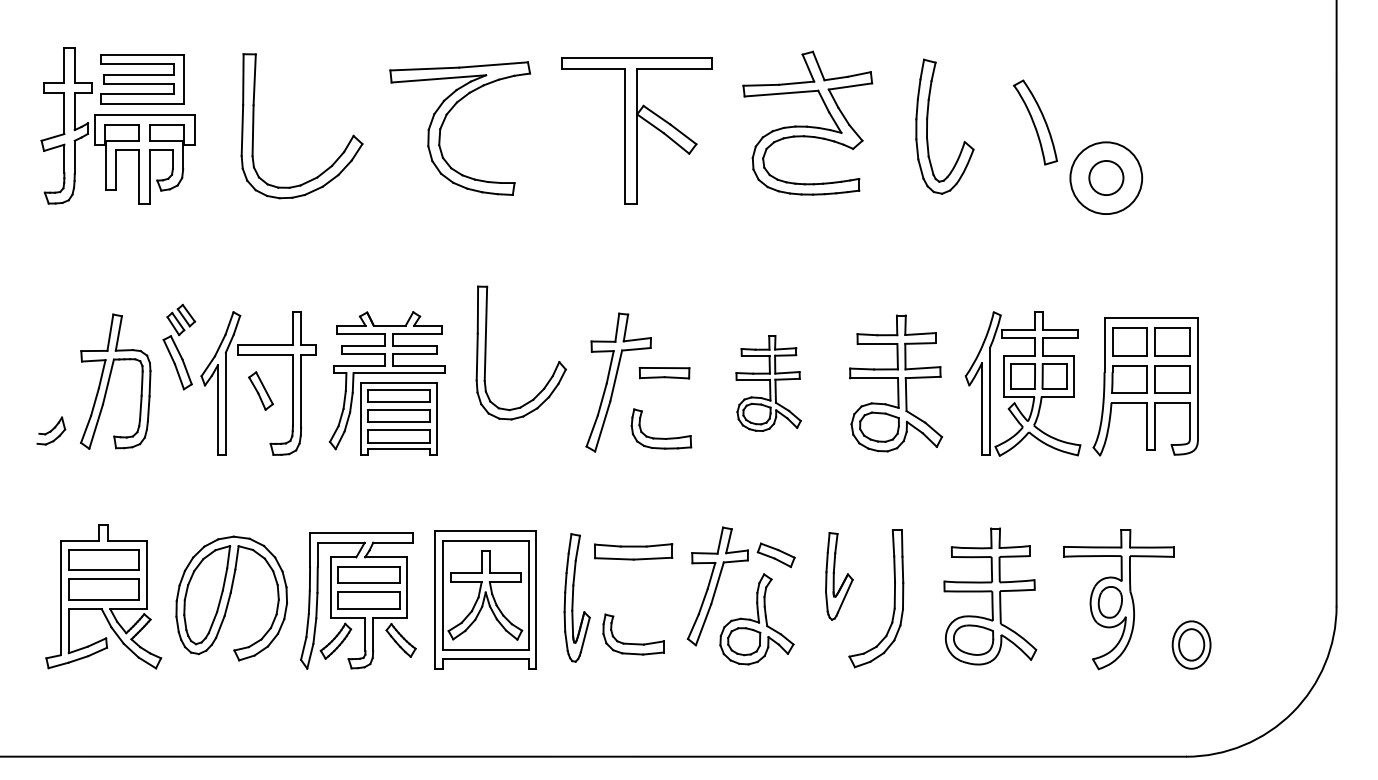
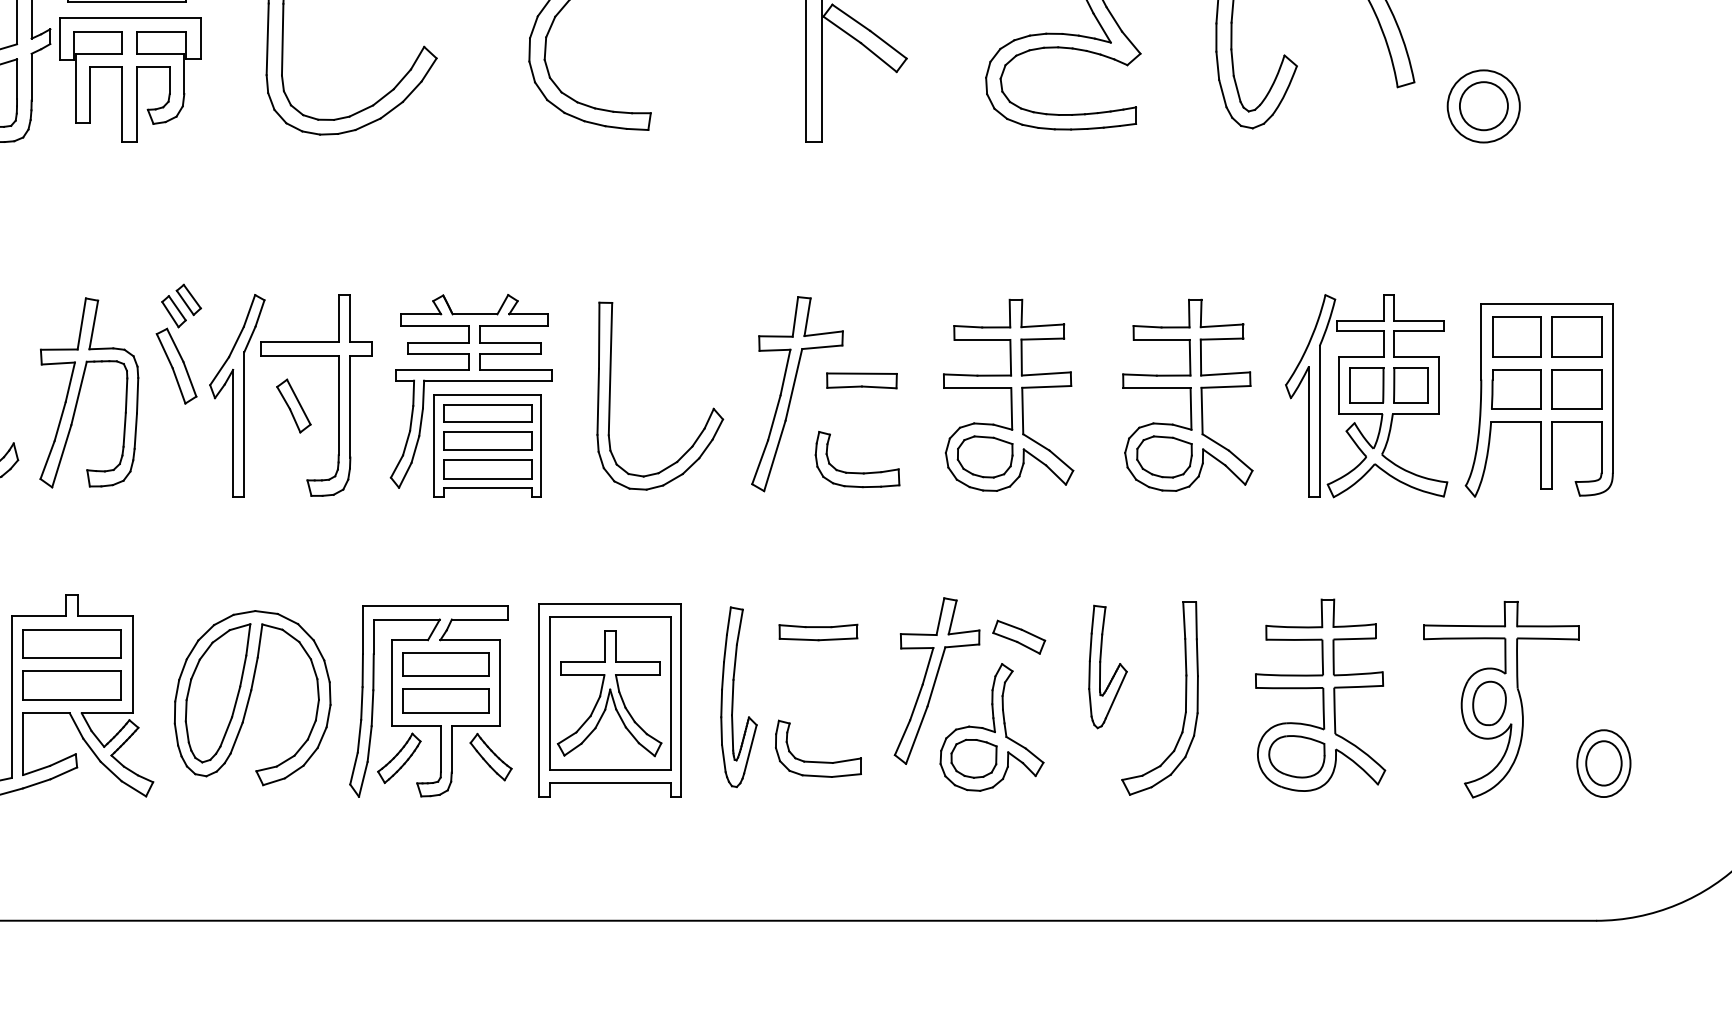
circle: (1105, 177) -> (1482, 105), size x0.71
part: (486, 352) -> (611, 395), moved
part: (768, 383) -> (1008, 395), size x1.43
part: (633, 551) -> (818, 631), size x0.71

